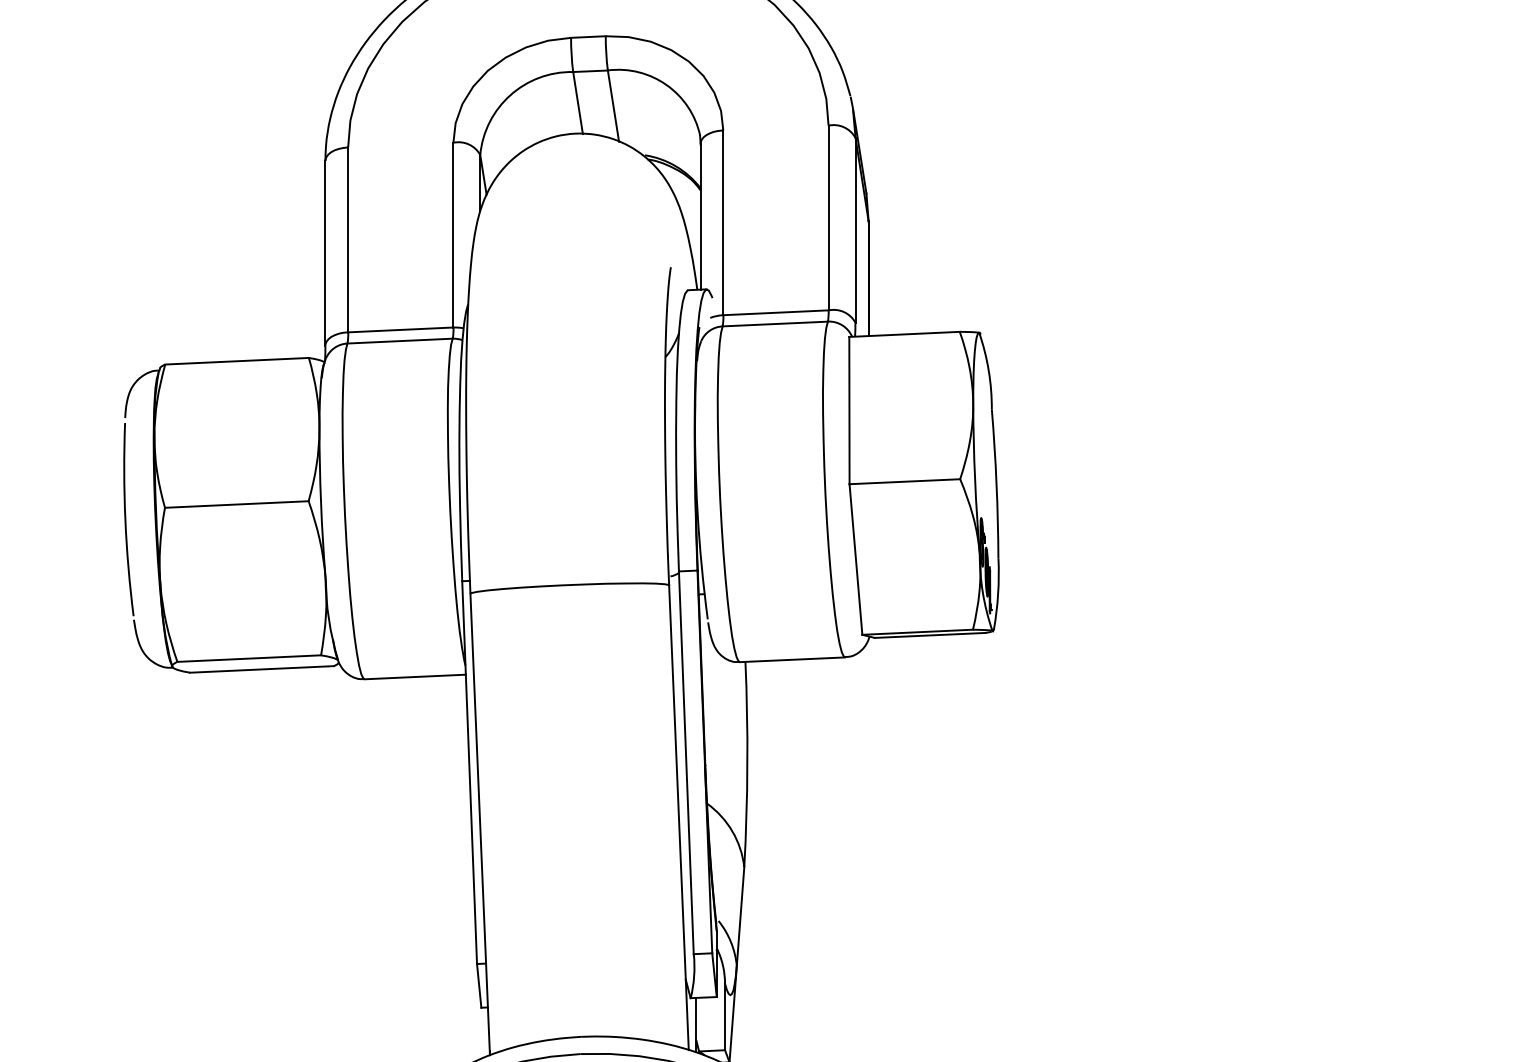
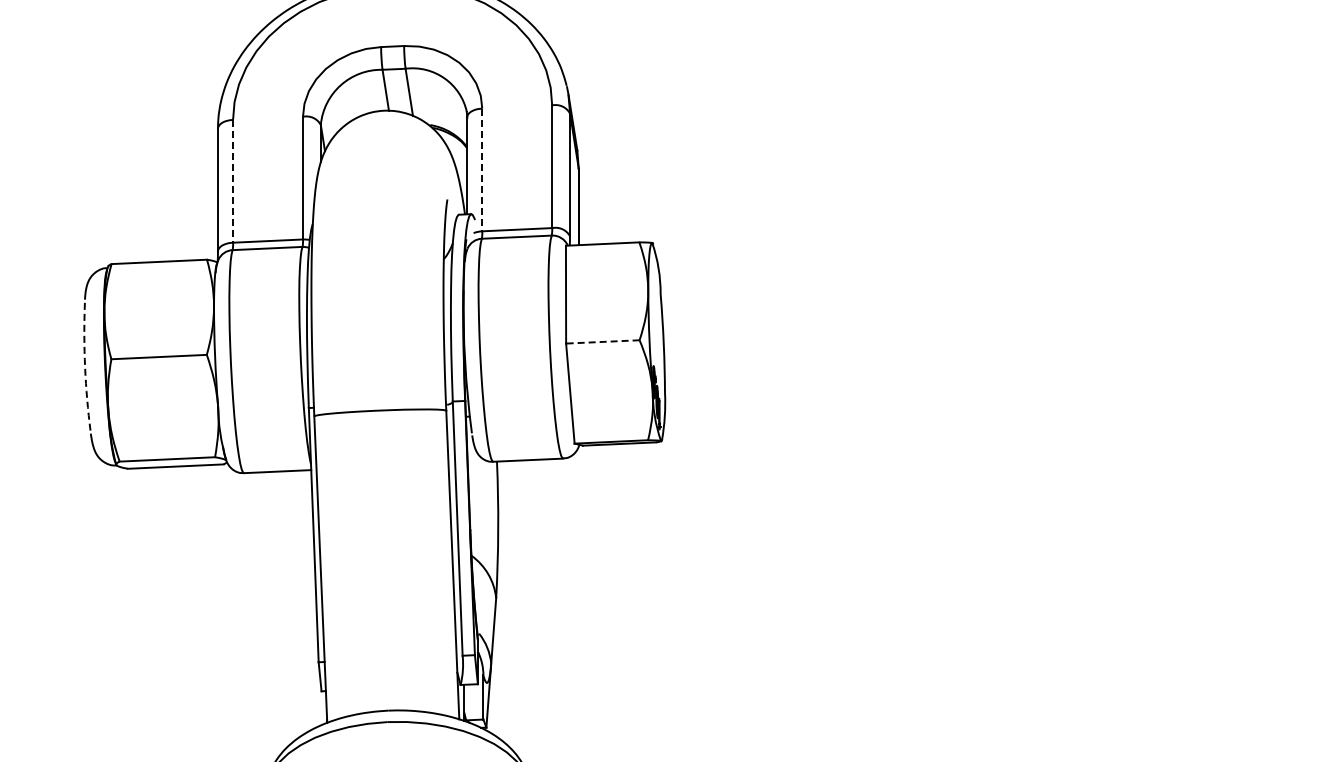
line: (723, 223) -> (482, 170), solid -> dashed
line: (348, 240) -> (233, 181), solid -> dashed
line: (904, 481) -> (602, 341), solid -> dashed
arc: (125, 520) -> (85, 367), solid -> dashed

